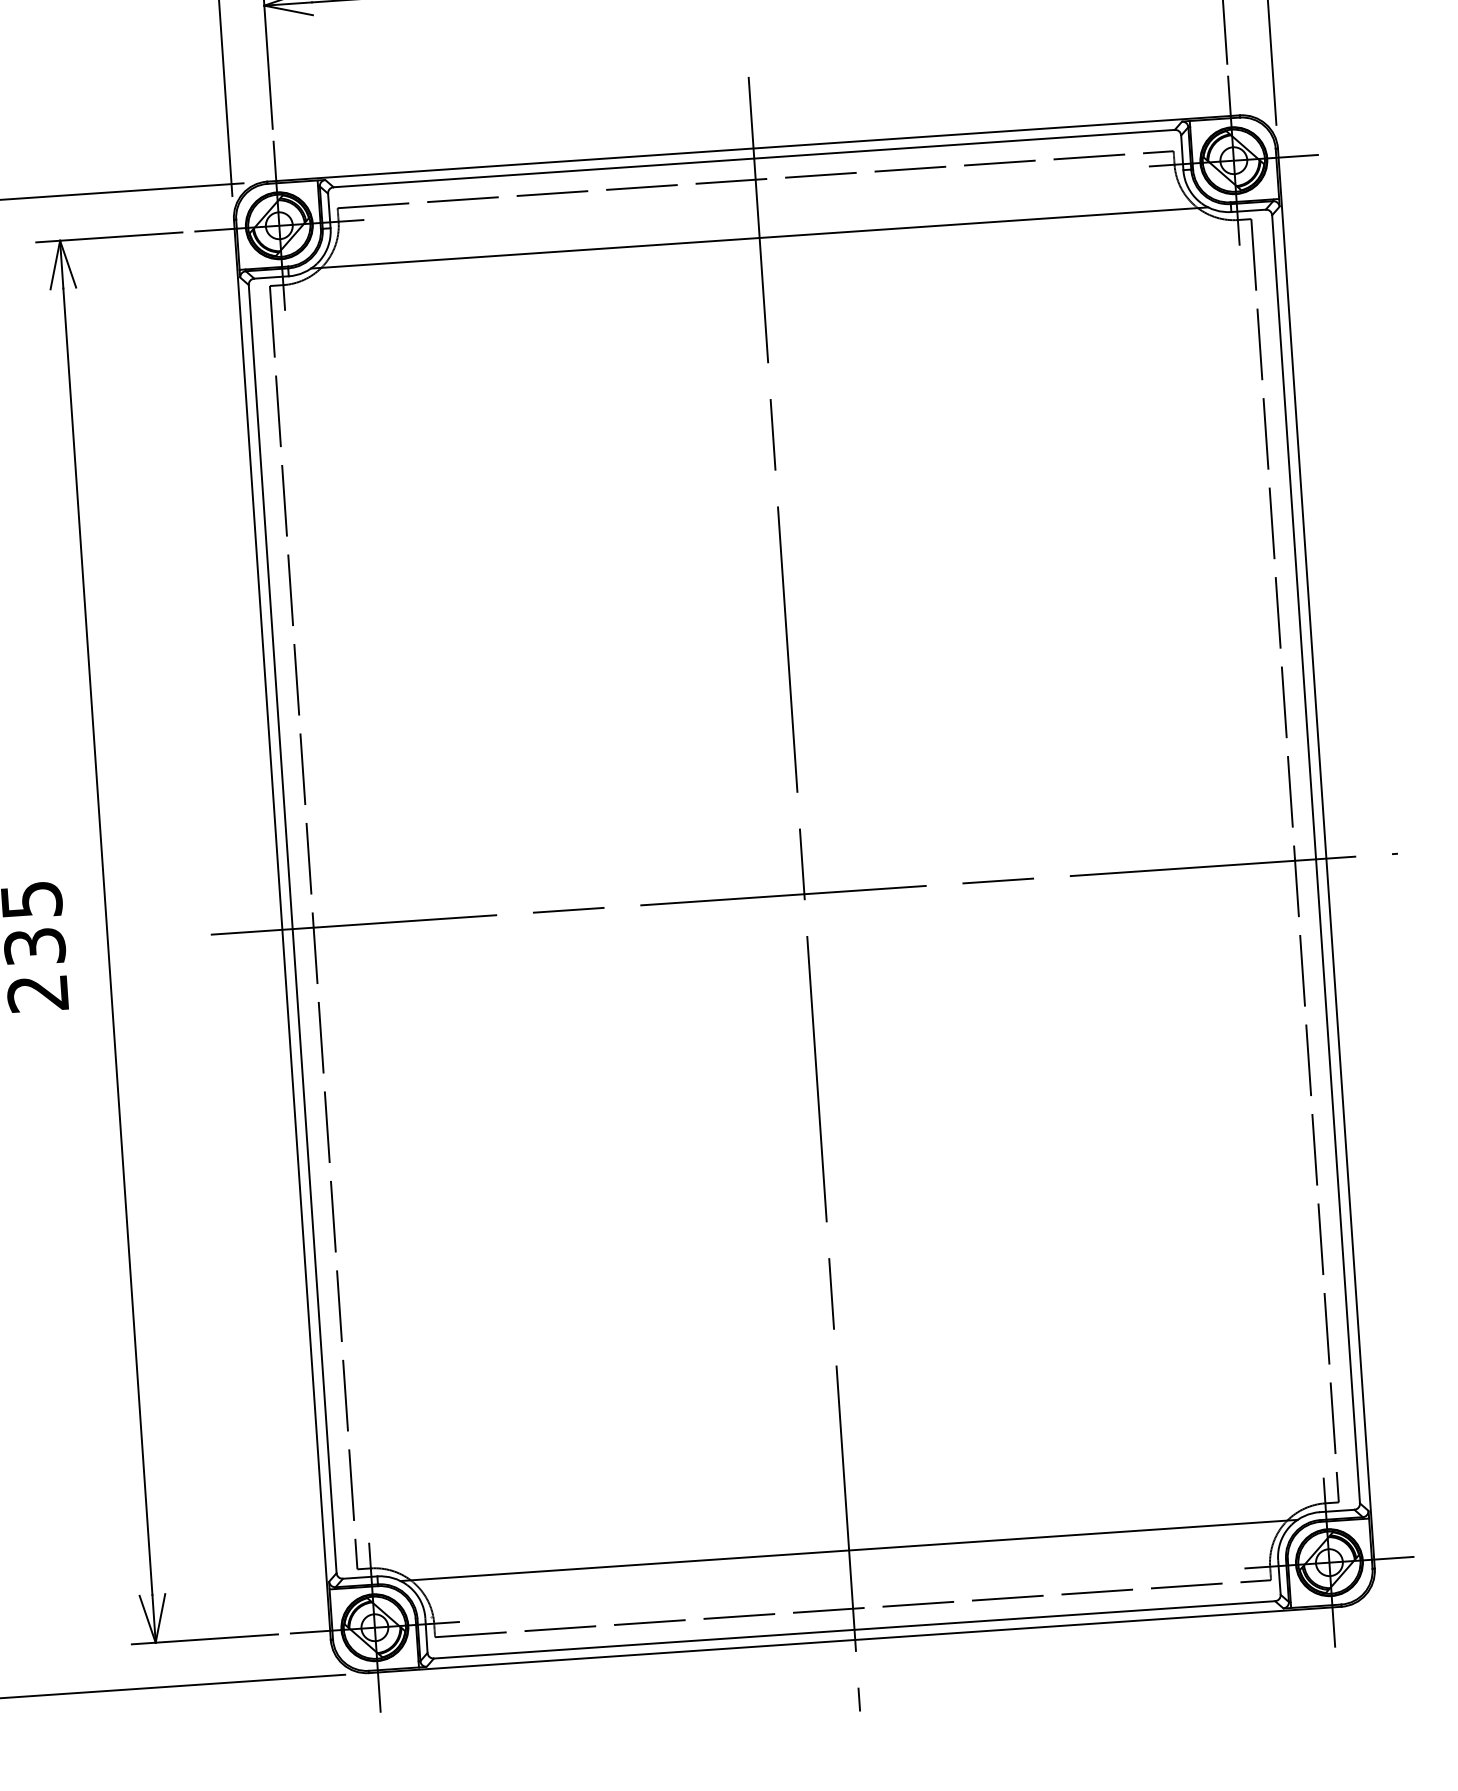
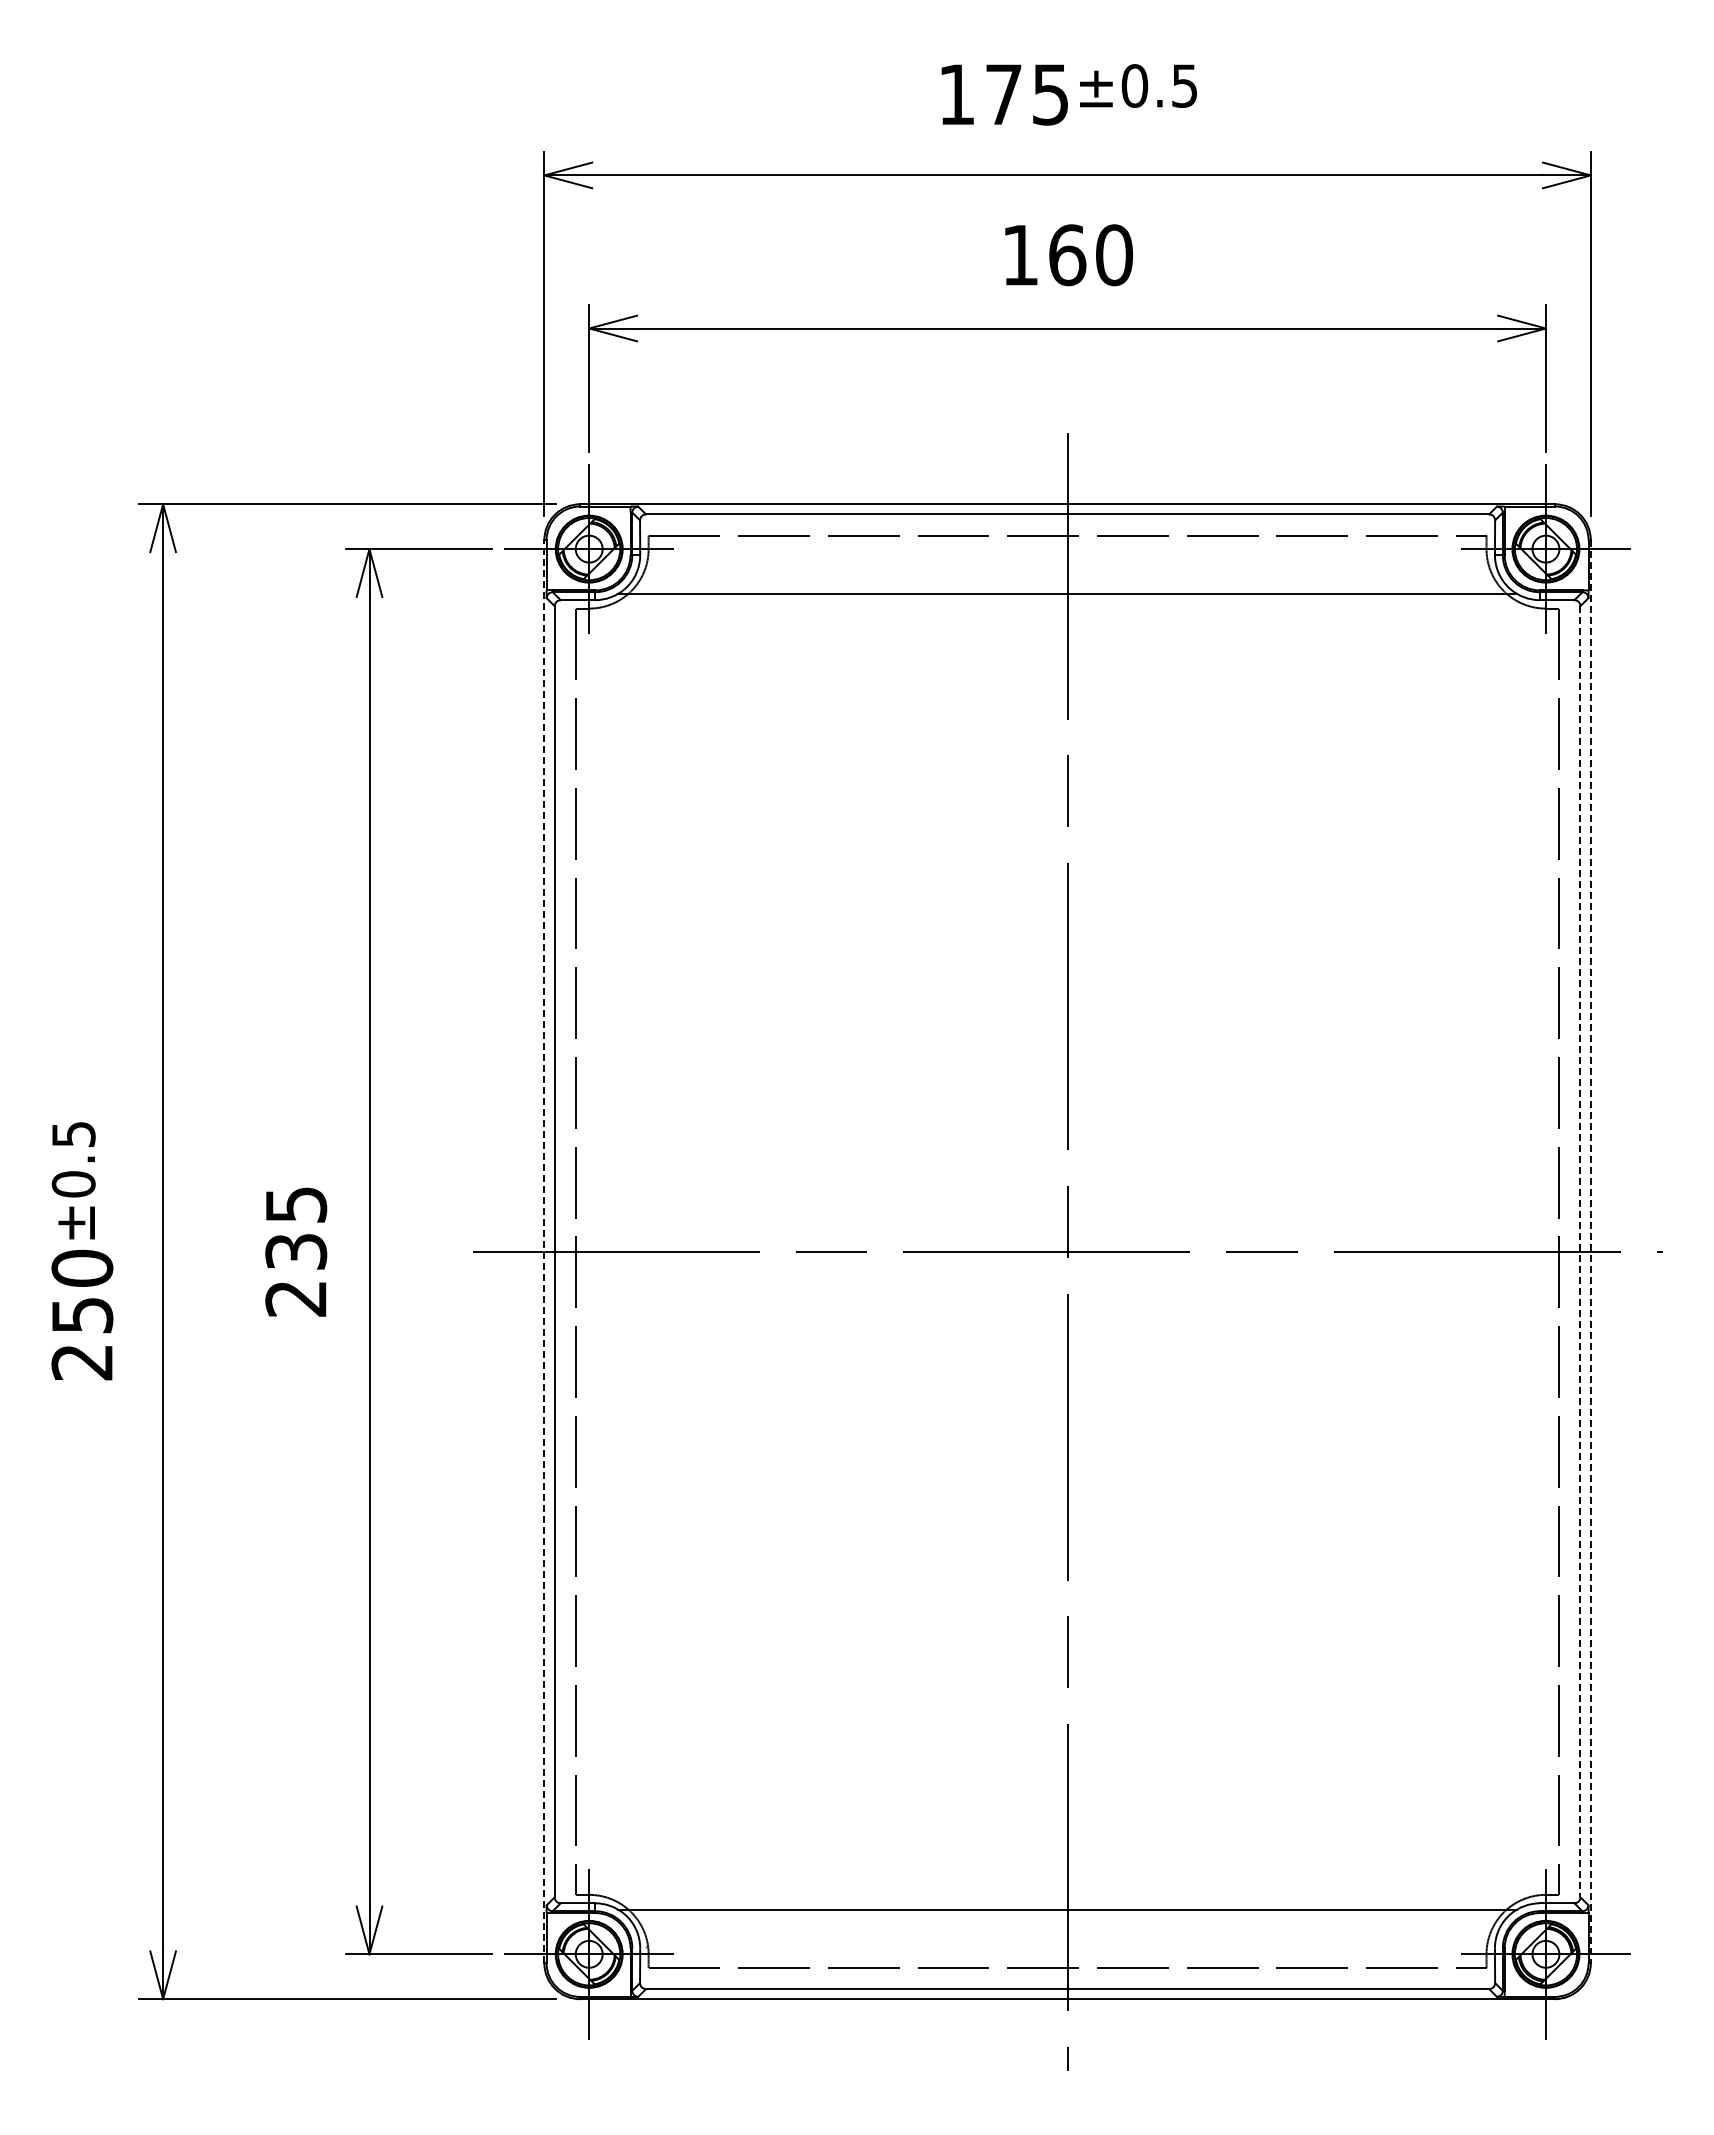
line: (1326, 858) -> (1590, 1251), solid -> dashed
line: (1316, 859) -> (1580, 1251), solid -> dashed
line: (282, 929) -> (544, 1251), solid -> dashed

